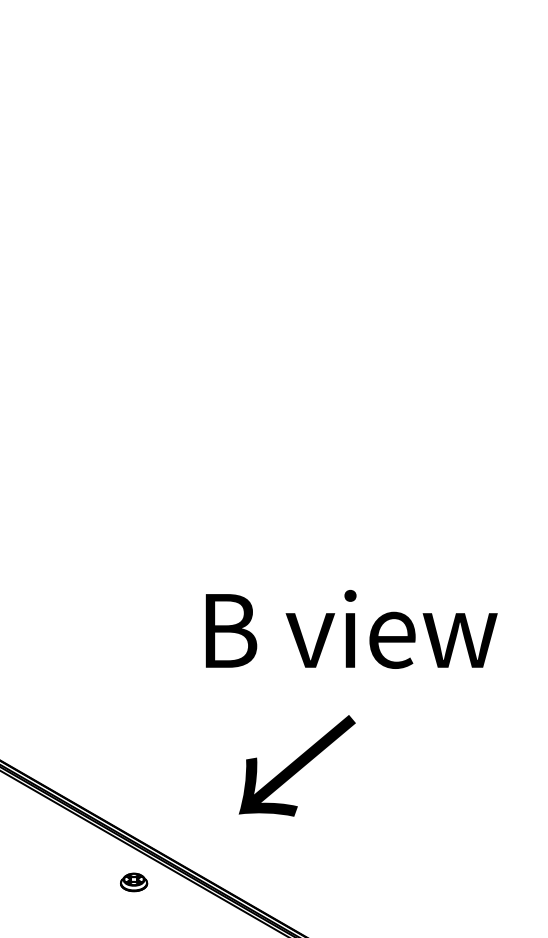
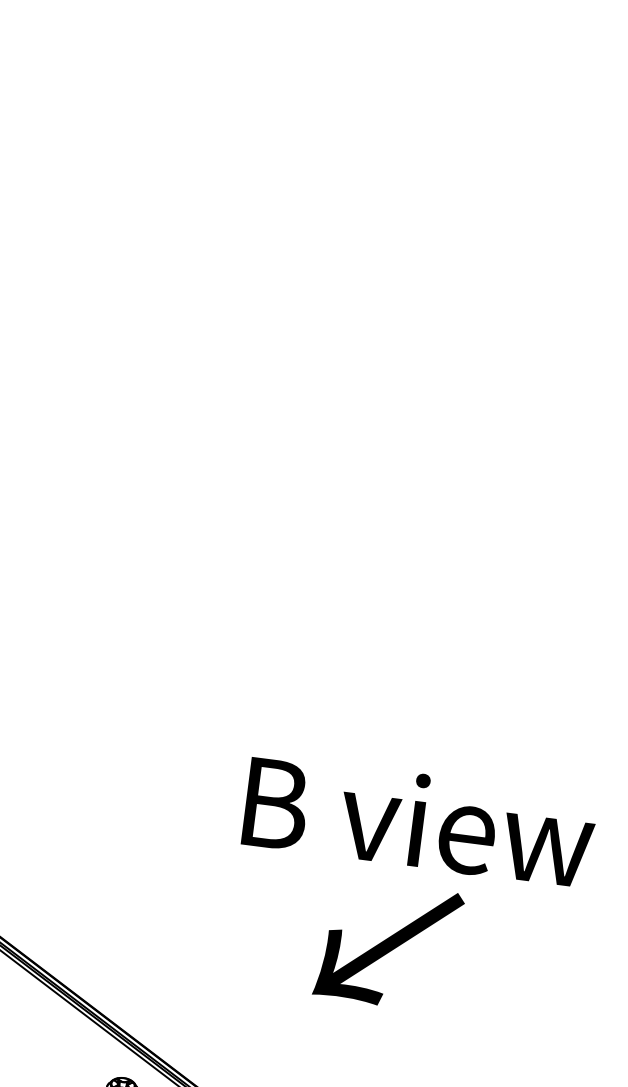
text: (296, 765) -> (387, 945), moved

